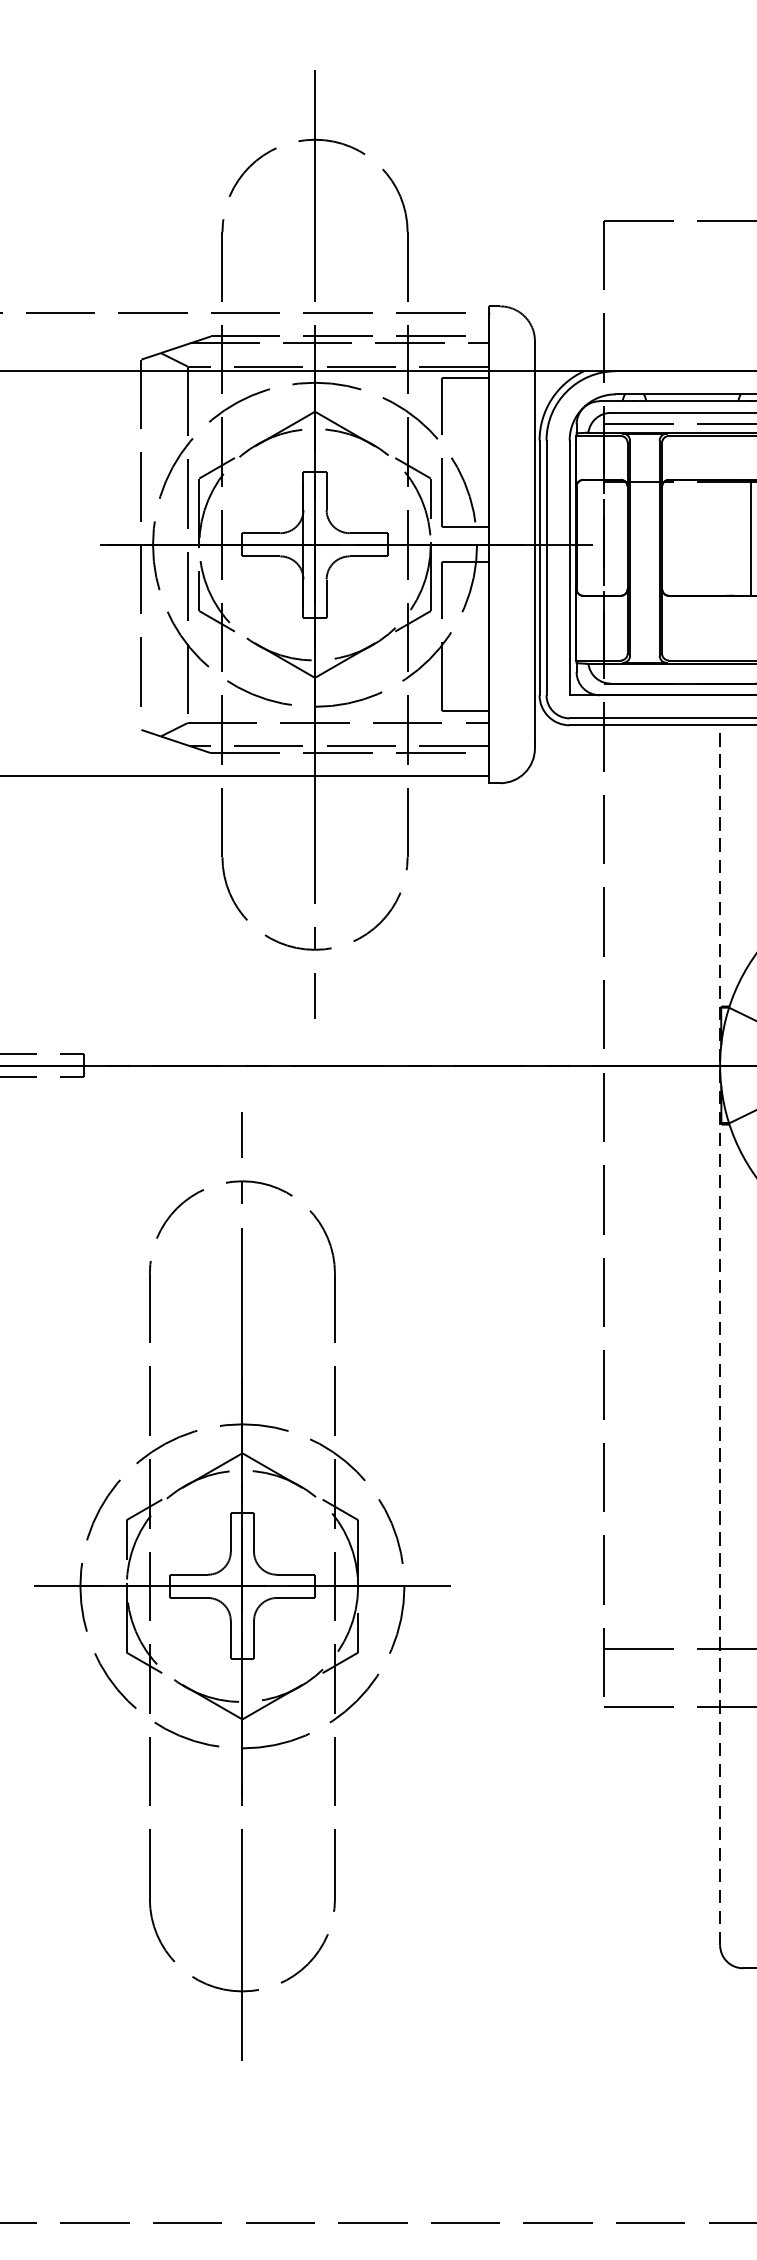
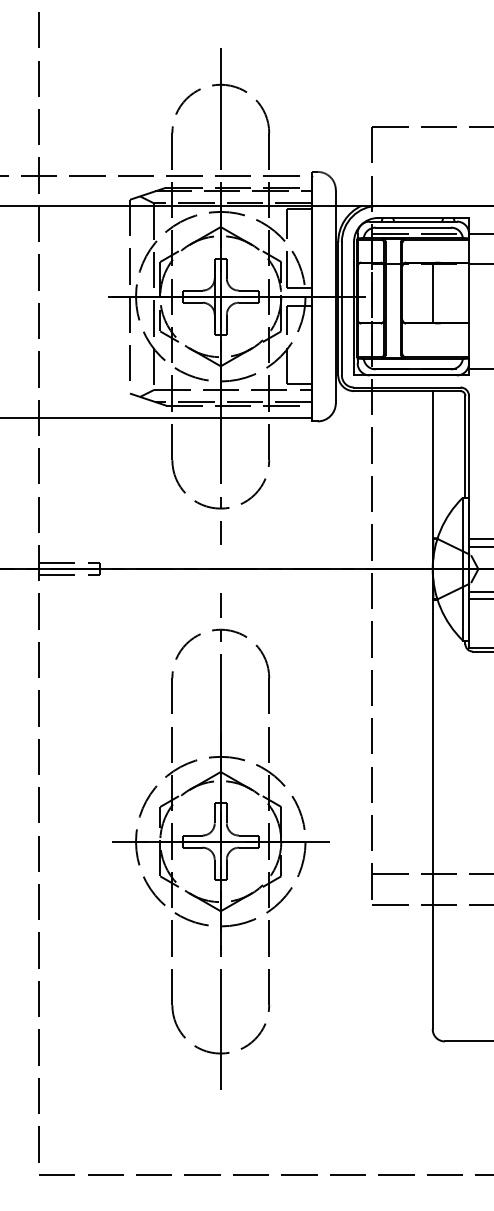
line: (750, 536) -> (432, 292), moved
line: (719, 1333) -> (432, 709), dashed -> solid
part: (241, 1586) -> (220, 841), moved

